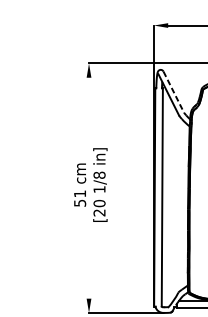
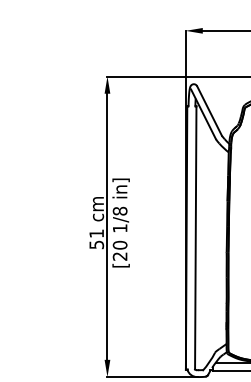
line: (173, 92) -> (209, 111), dashed -> solid
line: (89, 187) -> (107, 226), added

